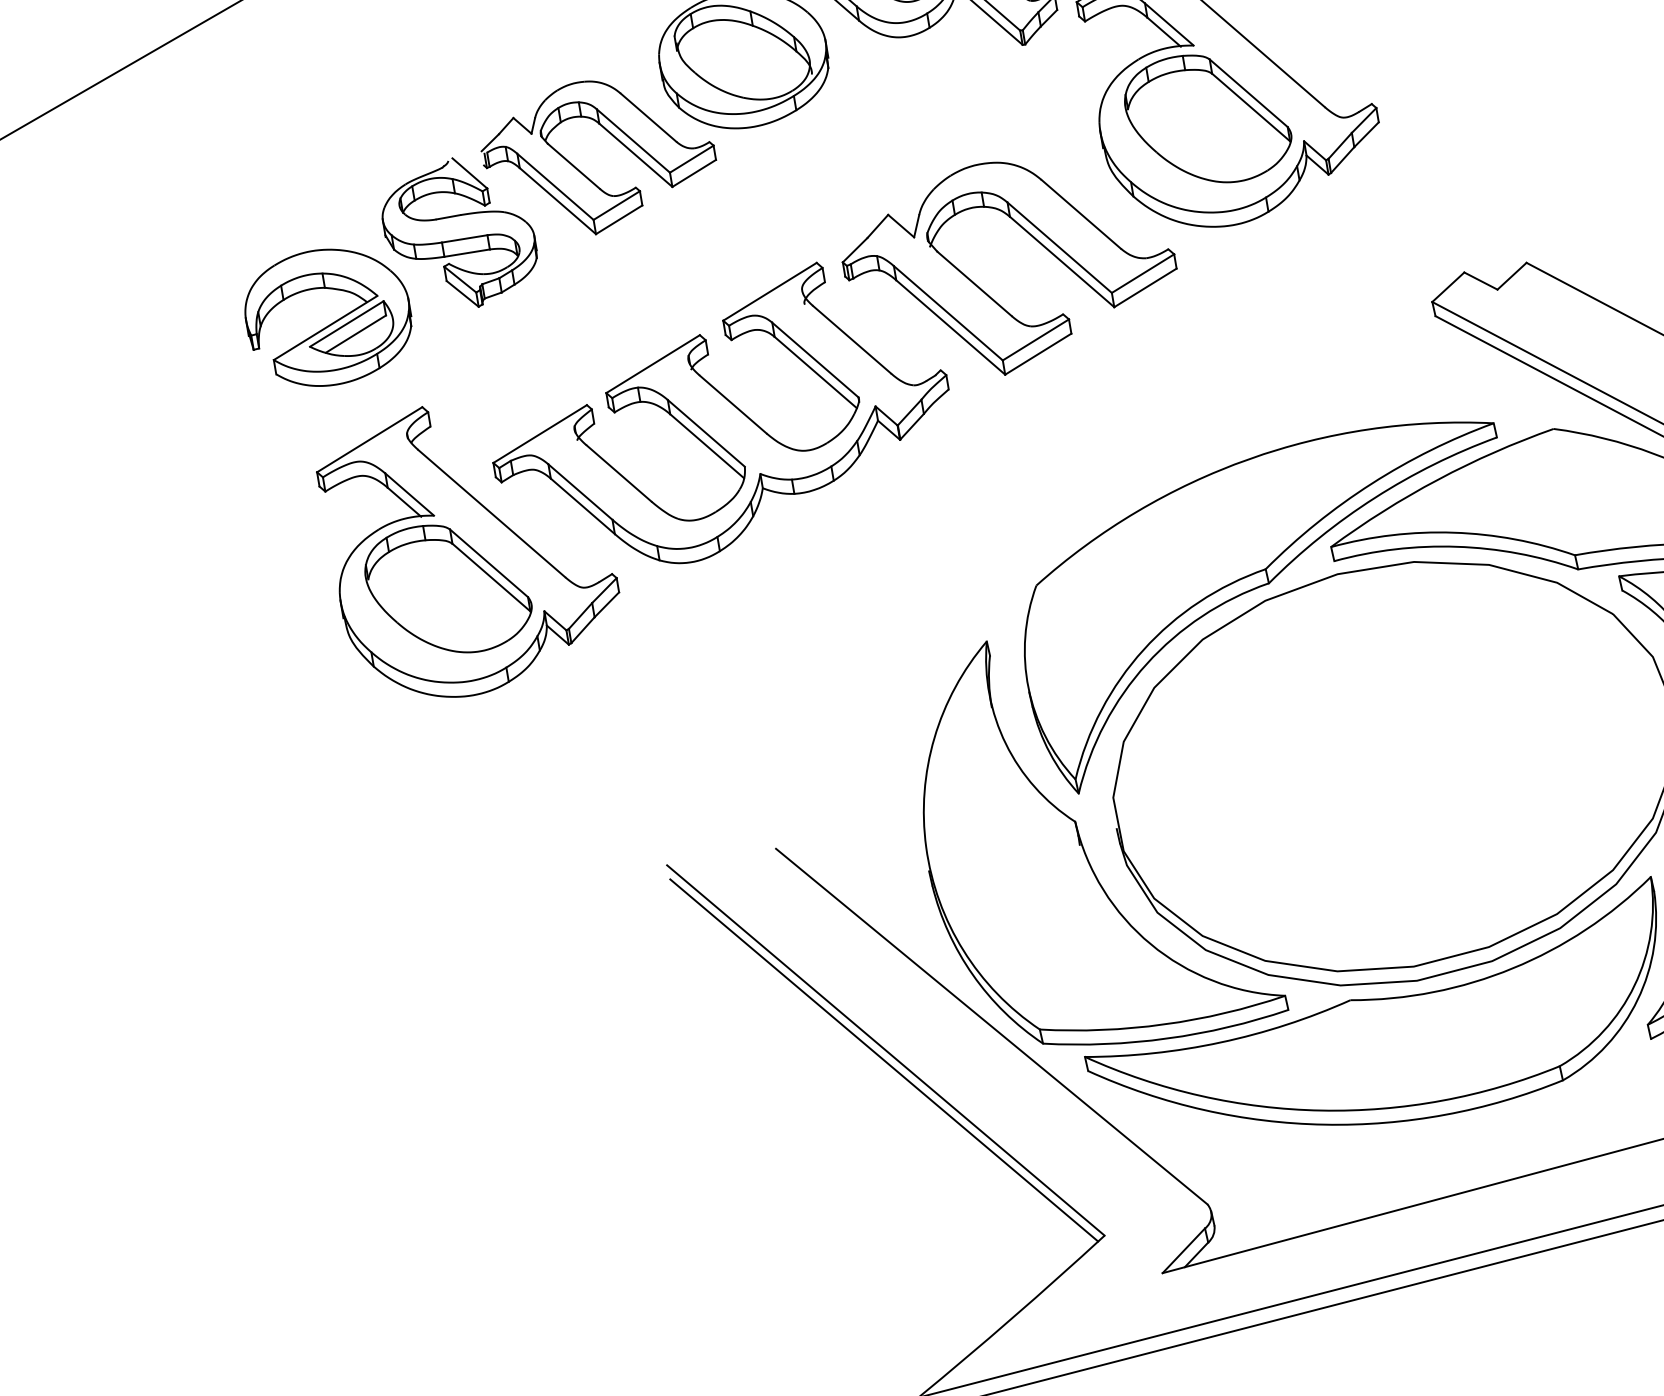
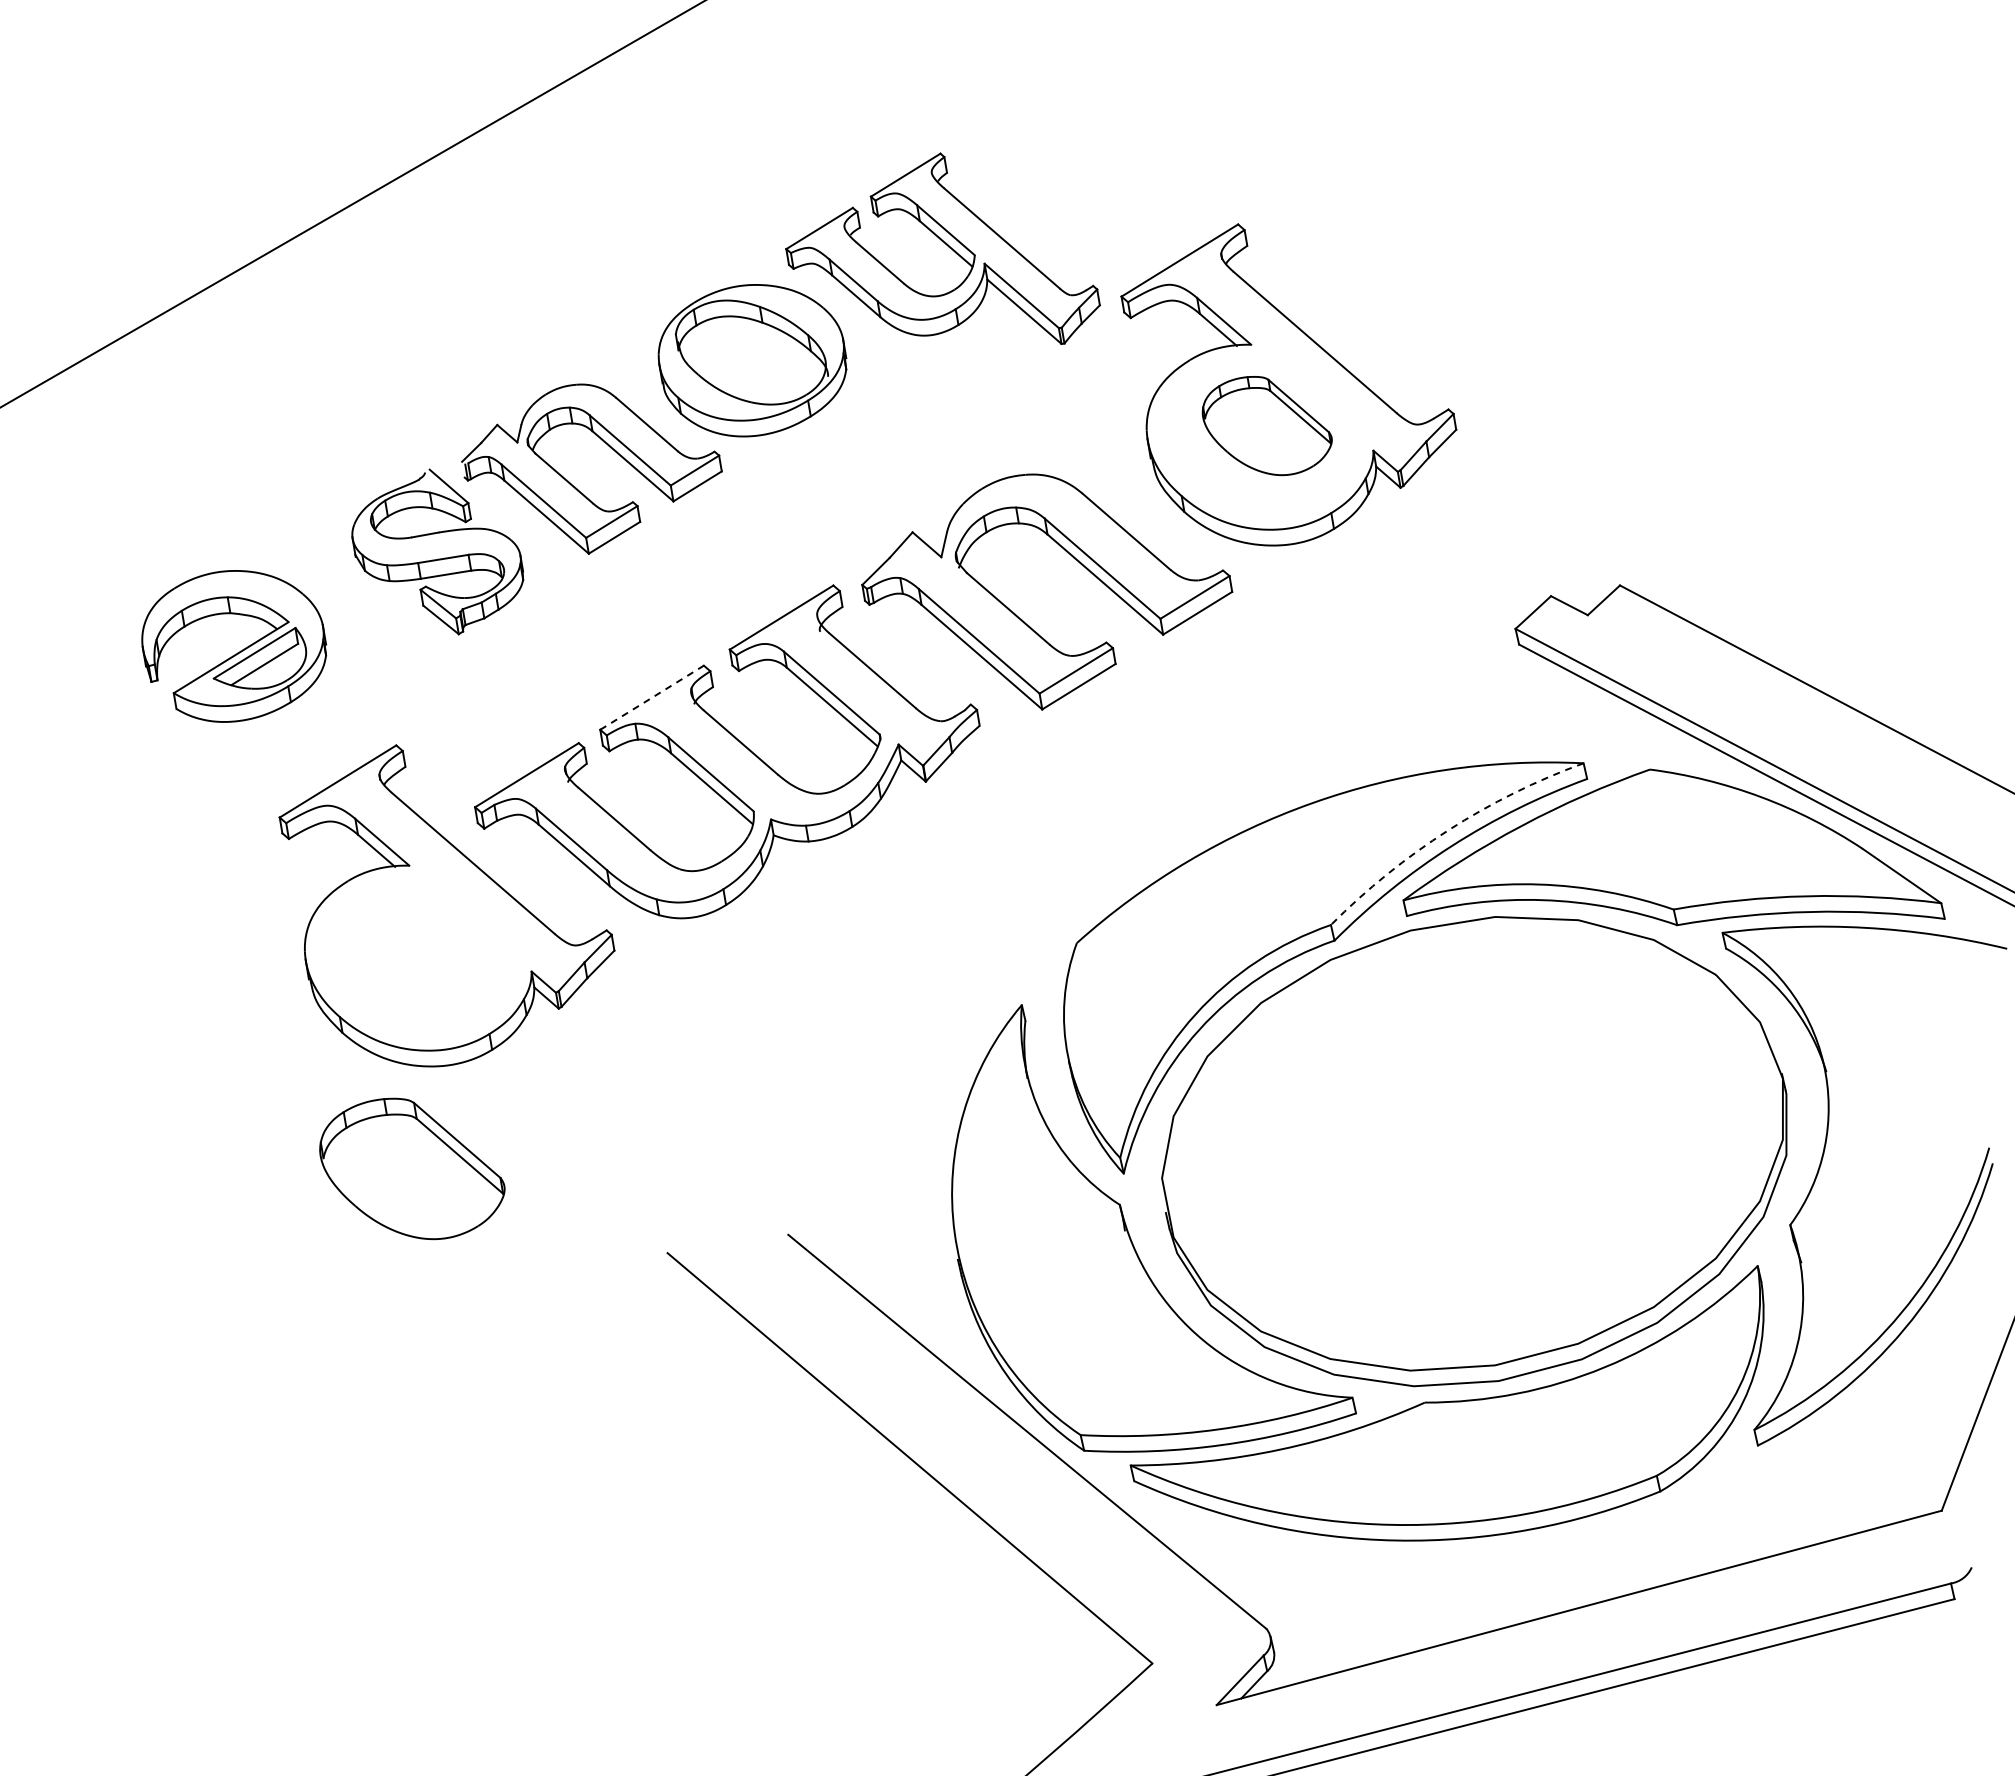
part: (1208, 118) -> (1267, 425), size x0.7
part: (331, 323) -> (237, 652), moved
line: (653, 363) -> (652, 697), solid -> dashed
arc: (1371, 483) -> (1448, 830), solid -> dashed
part: (448, 588) -> (412, 1168), moved
line: (884, 1059) -> (908, 1468), removed

